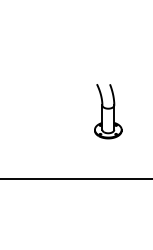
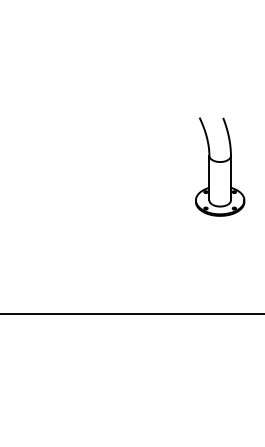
part: (108, 111) -> (220, 167), moved

